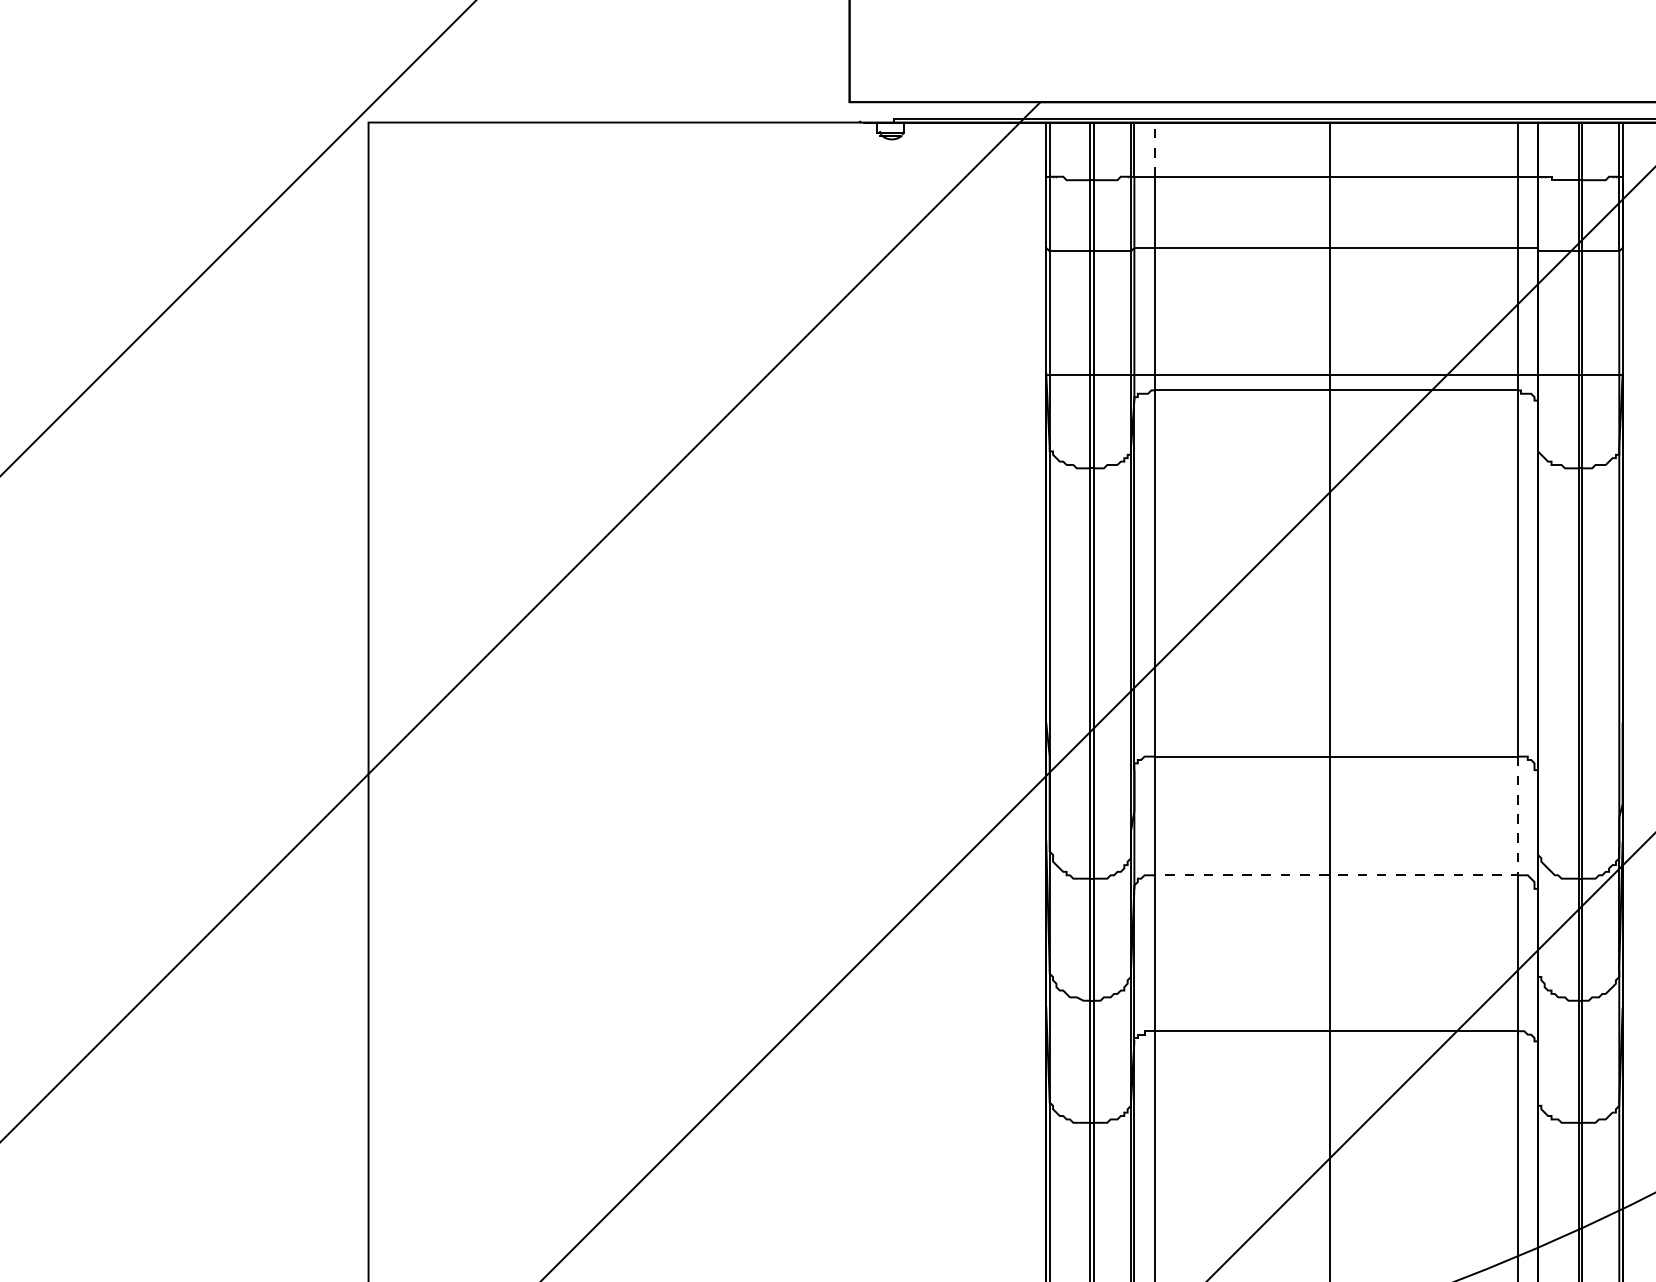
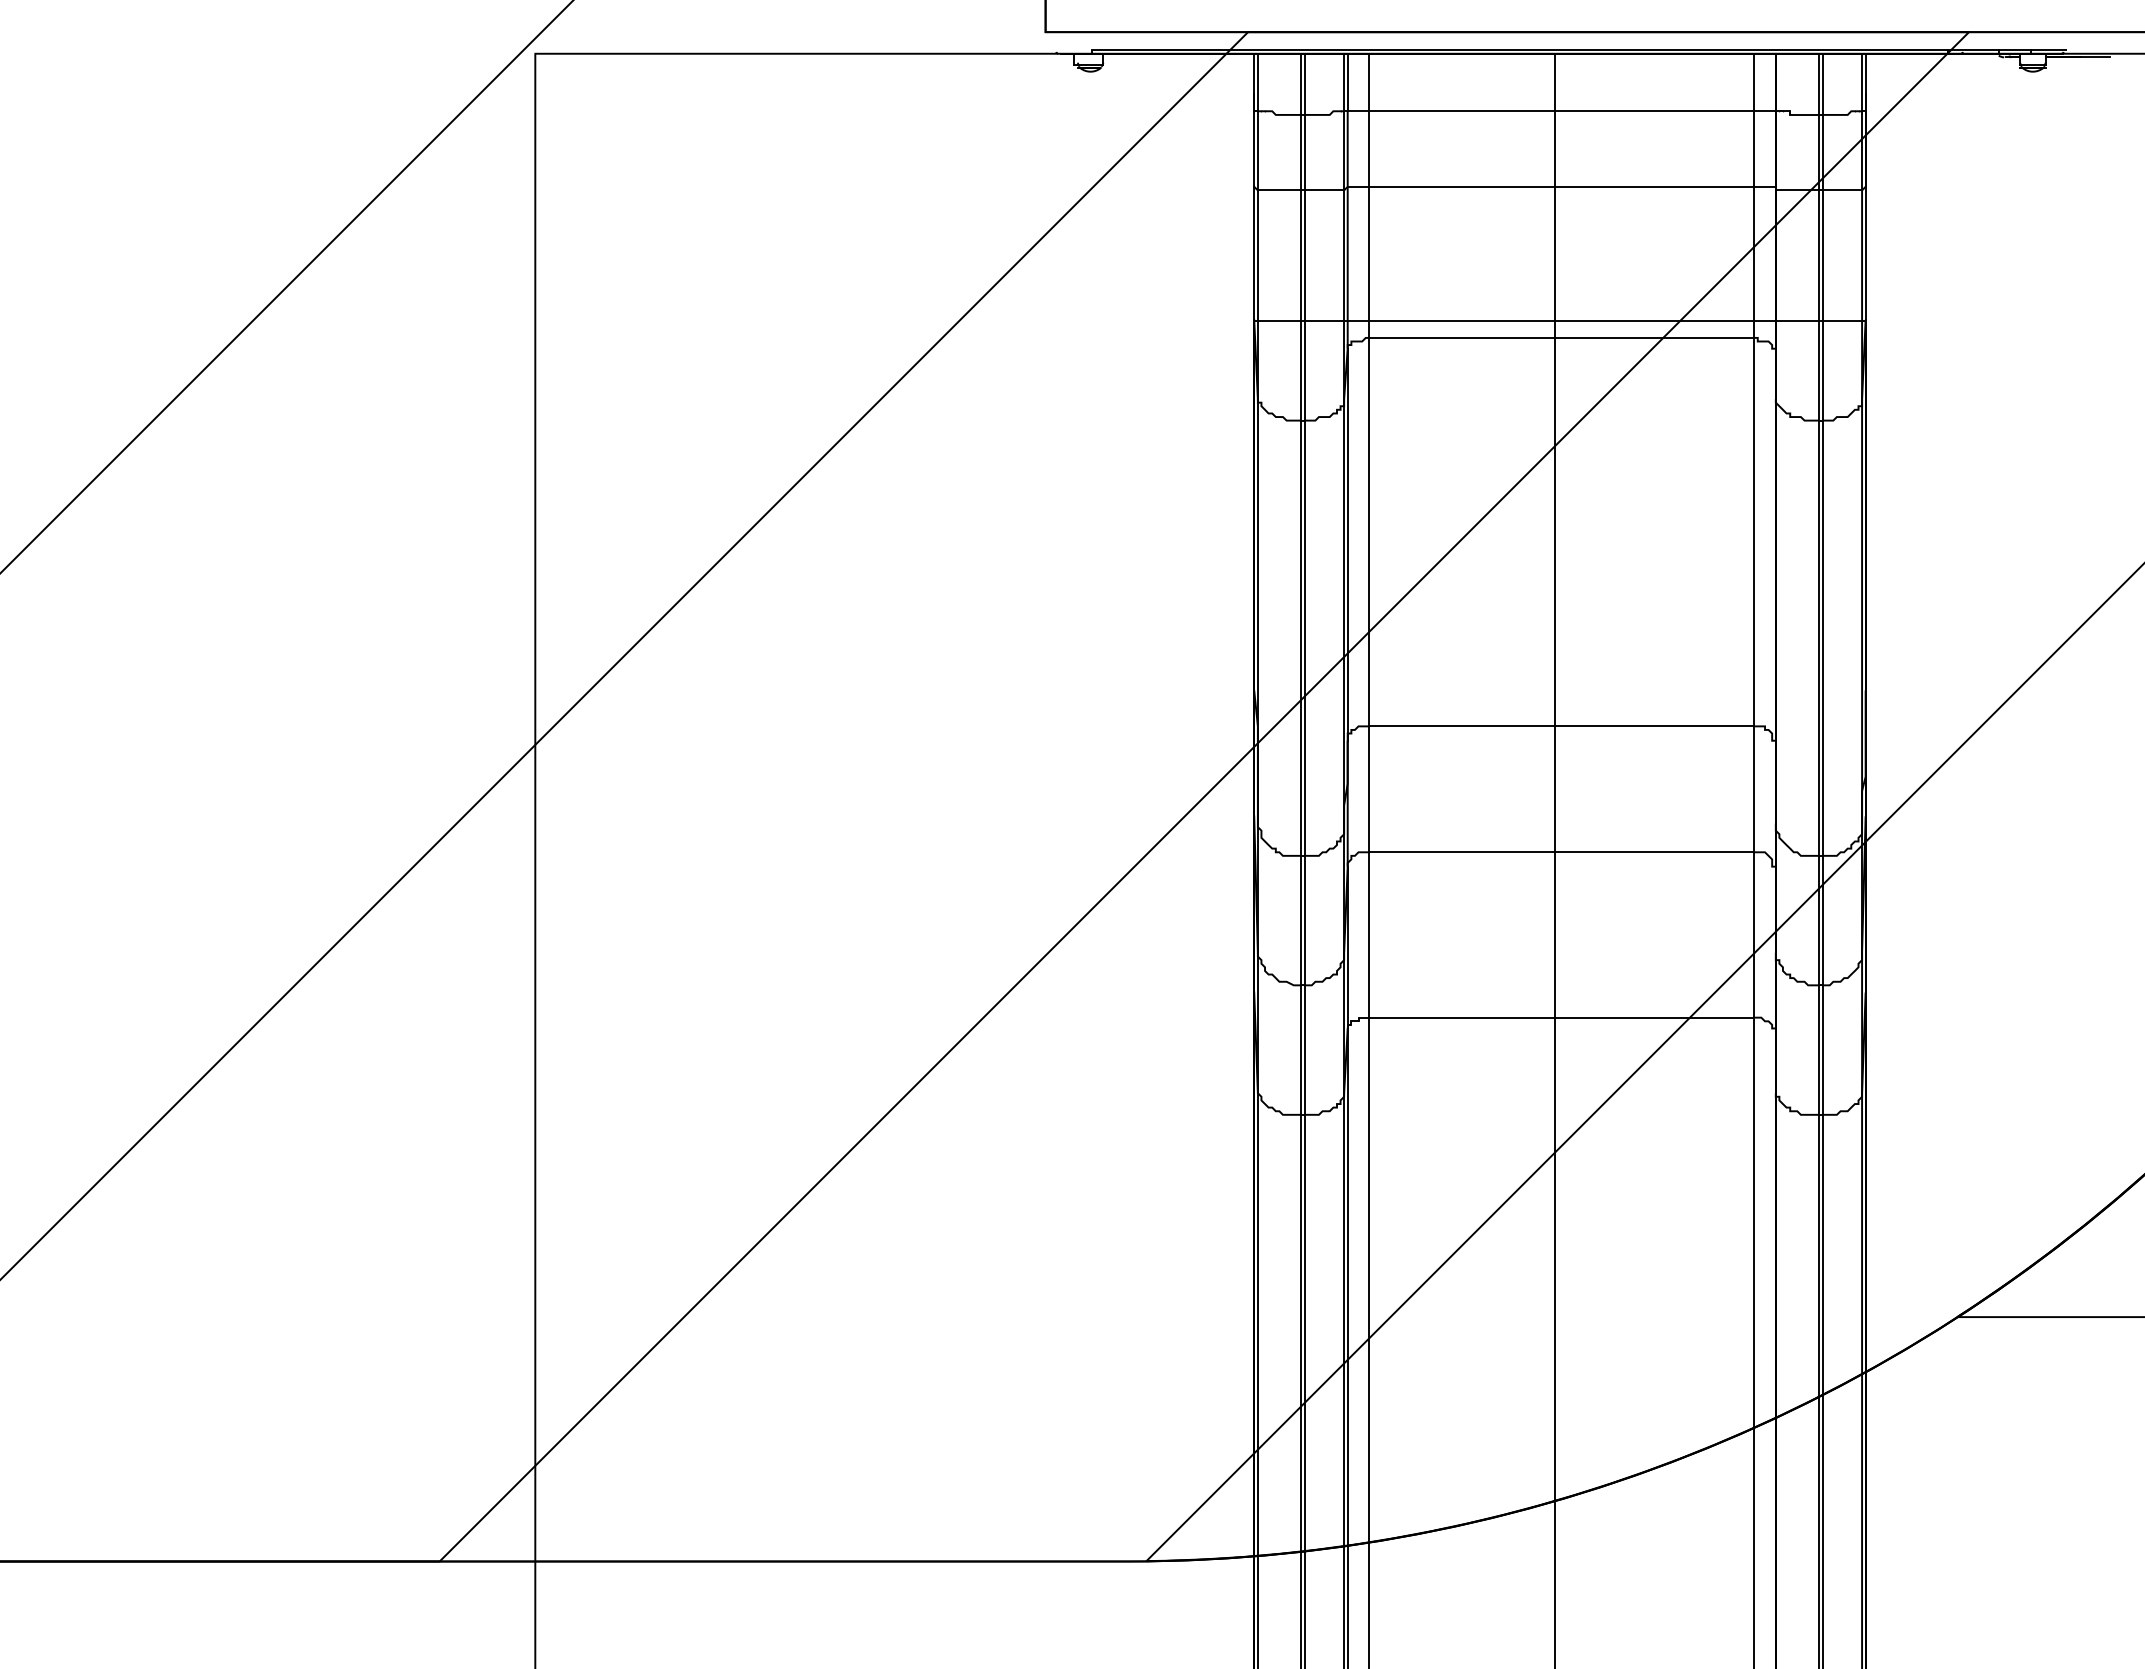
line: (1154, 149) -> (1369, 82), dashed -> solid
line: (1396, 875) -> (1625, 852), dashed -> solid

